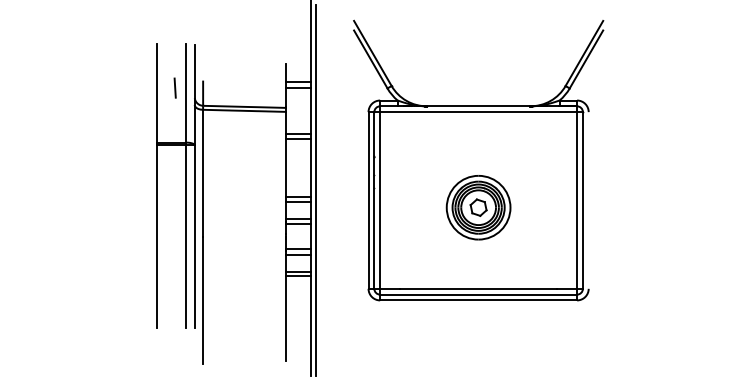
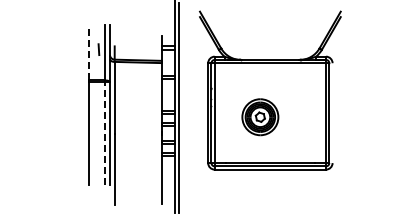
line: (156, 93) -> (88, 52), solid -> dashed
part: (478, 208) -> (260, 117), moved
line: (186, 236) -> (105, 133), solid -> dashed

